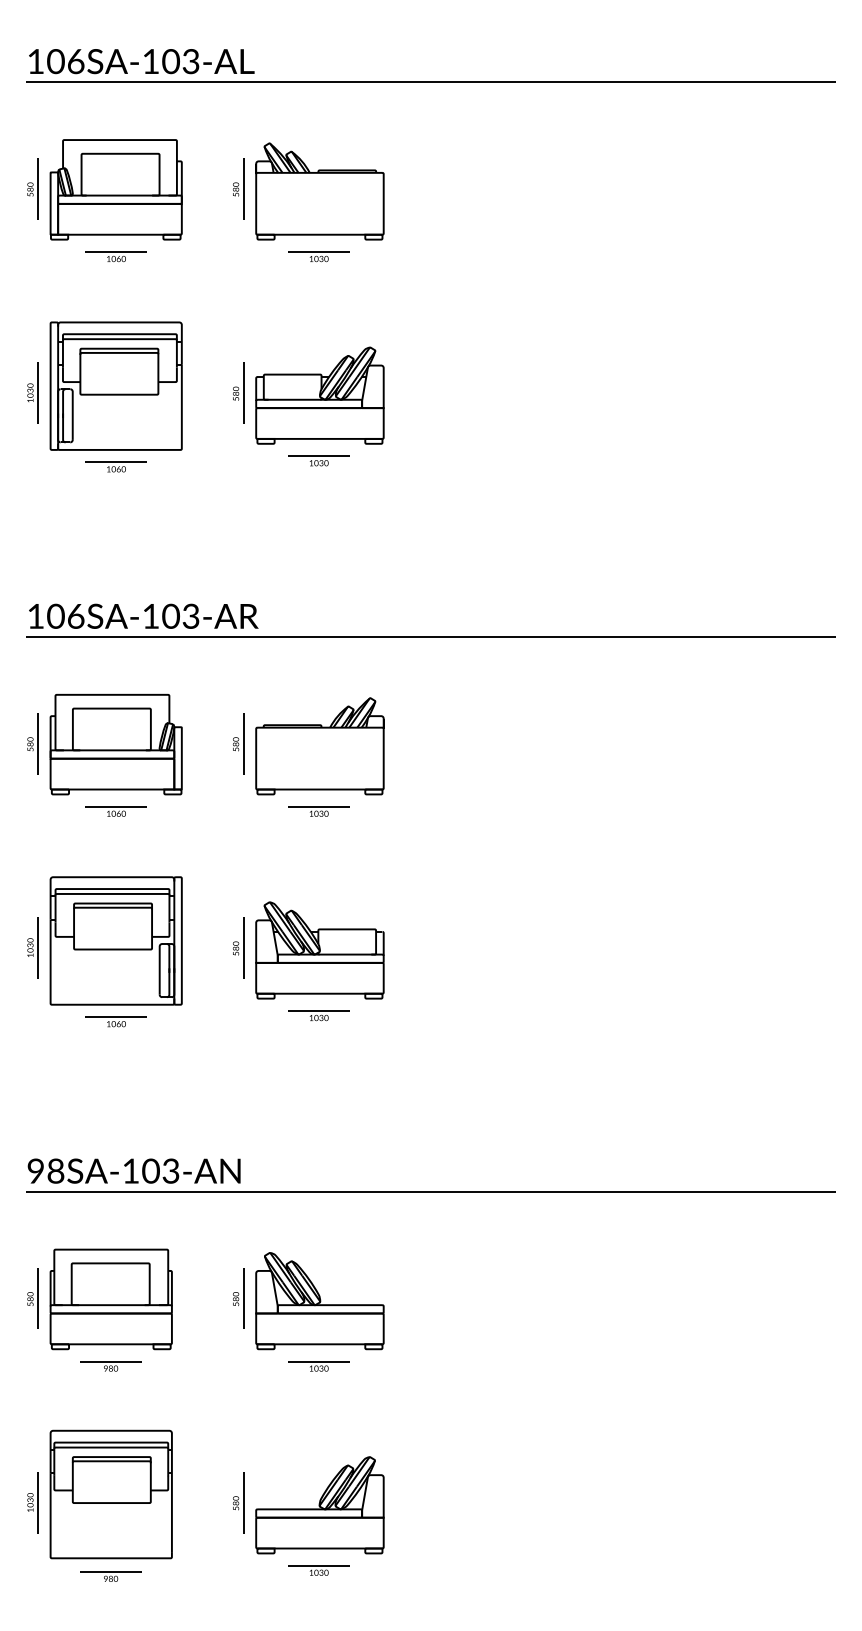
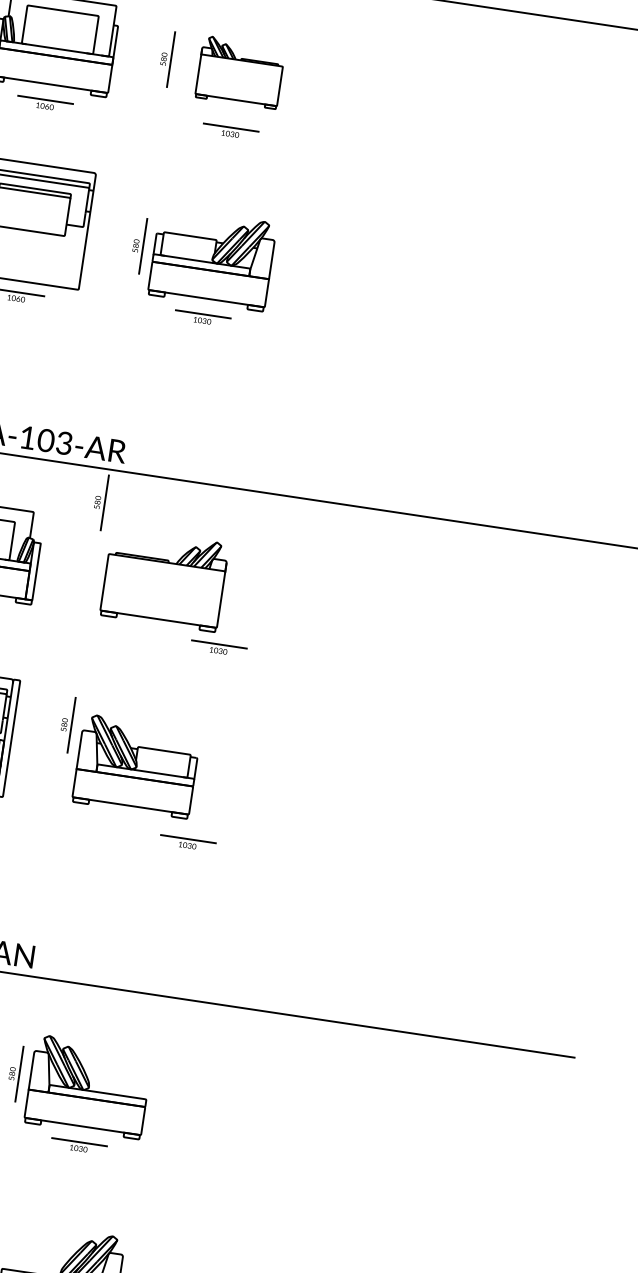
part: (319, 191) -> (239, 72), size x0.7
part: (238, 743) -> (100, 502), moved
part: (318, 811) -> (218, 648), moved
part: (238, 947) -> (66, 724), moved
part: (318, 1015) -> (187, 843), moved

